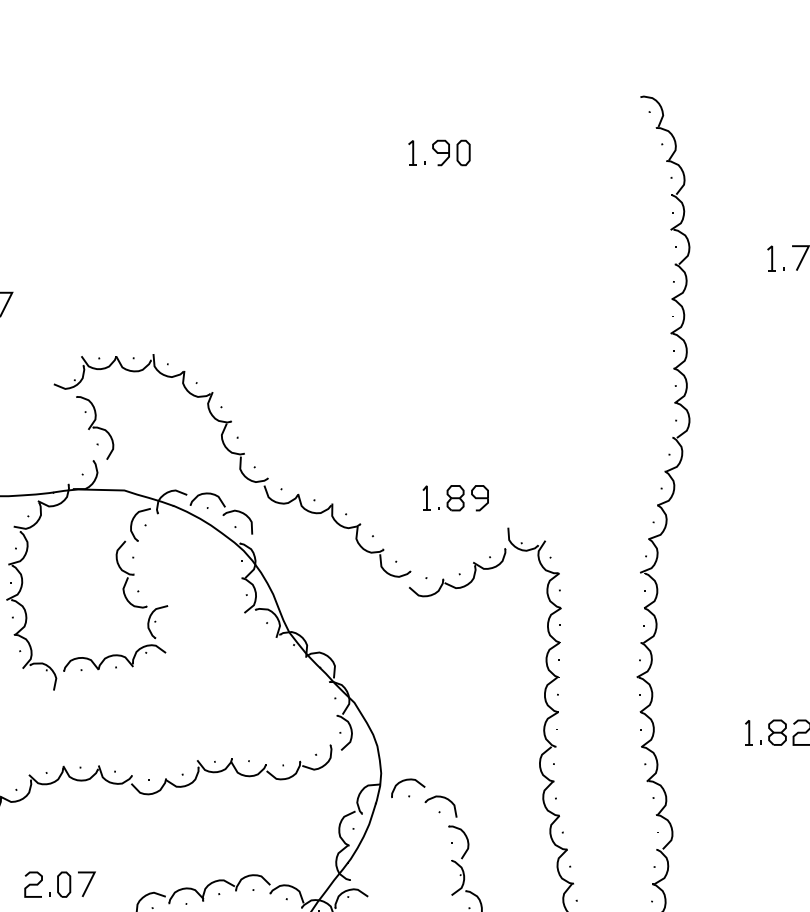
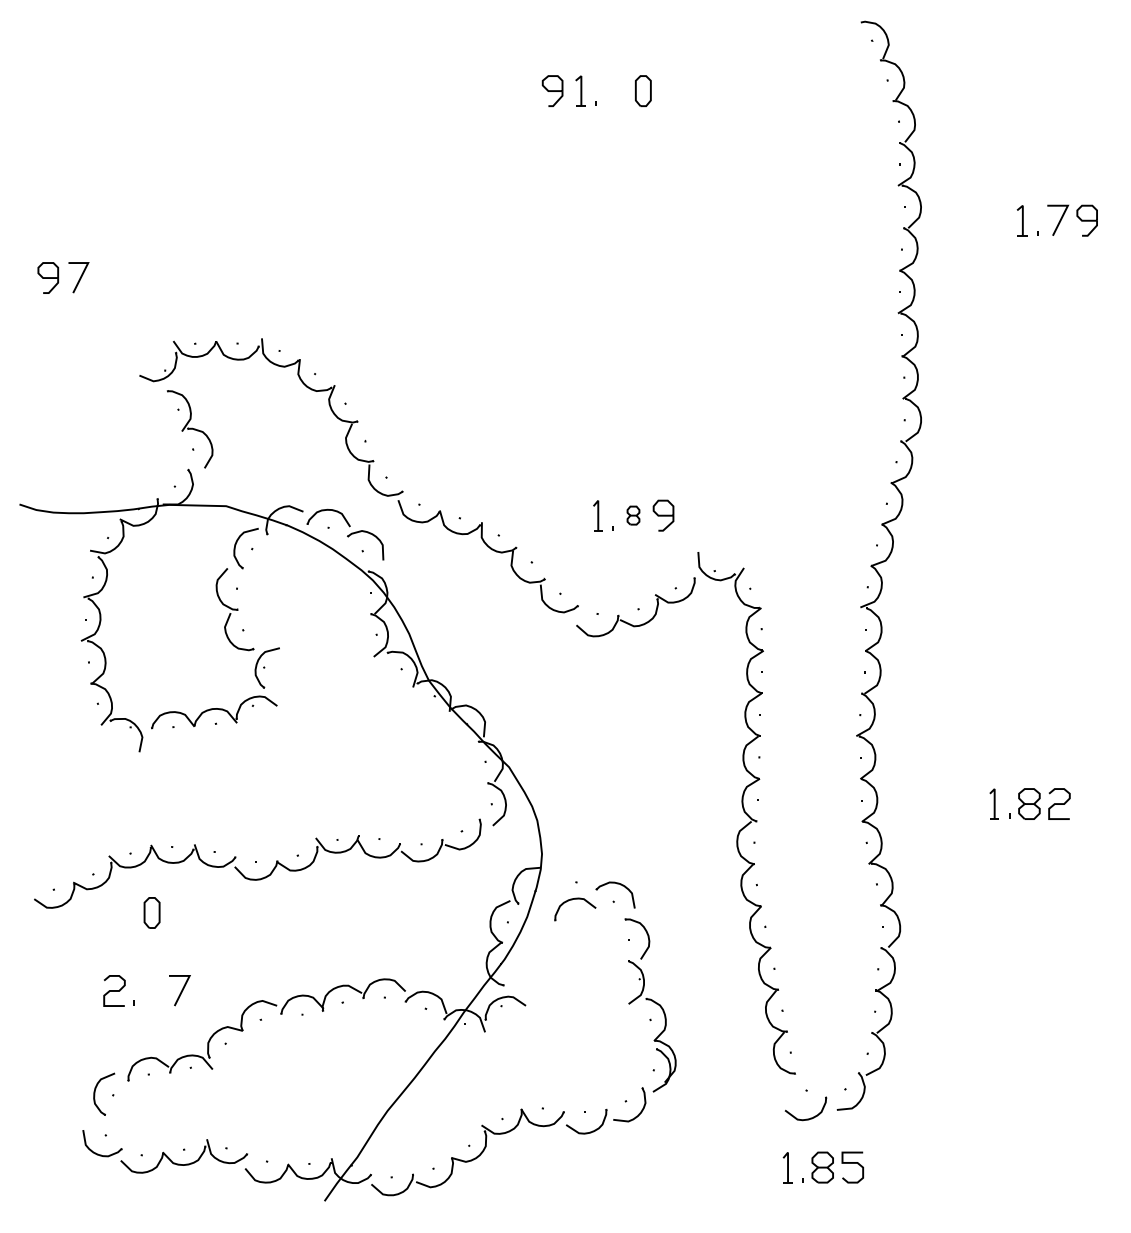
part: (440, 152) -> (552, 90), moved
part: (455, 498) -> (633, 515), size x0.6
part: (406, 781) -> (572, 900), moved
part: (63, 884) -> (151, 912), moved

